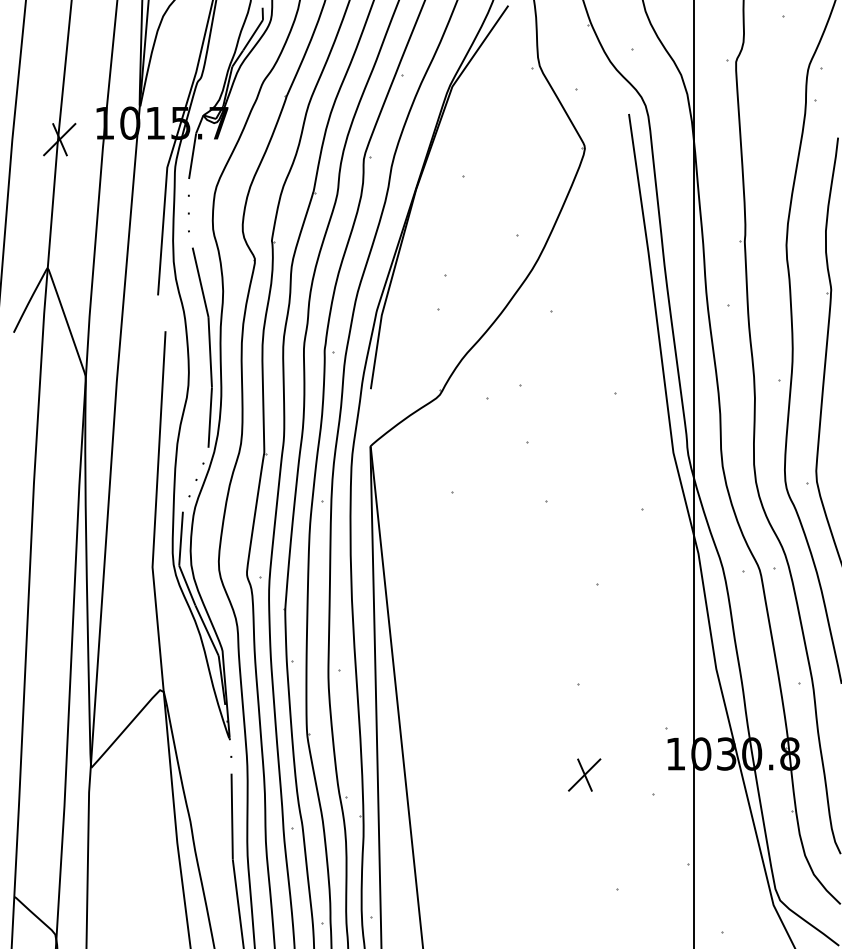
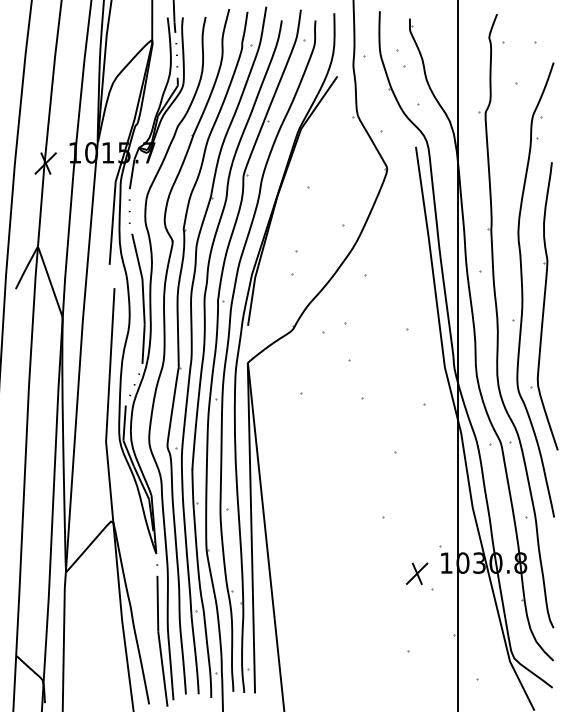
part: (585, 774) -> (417, 573), moved

